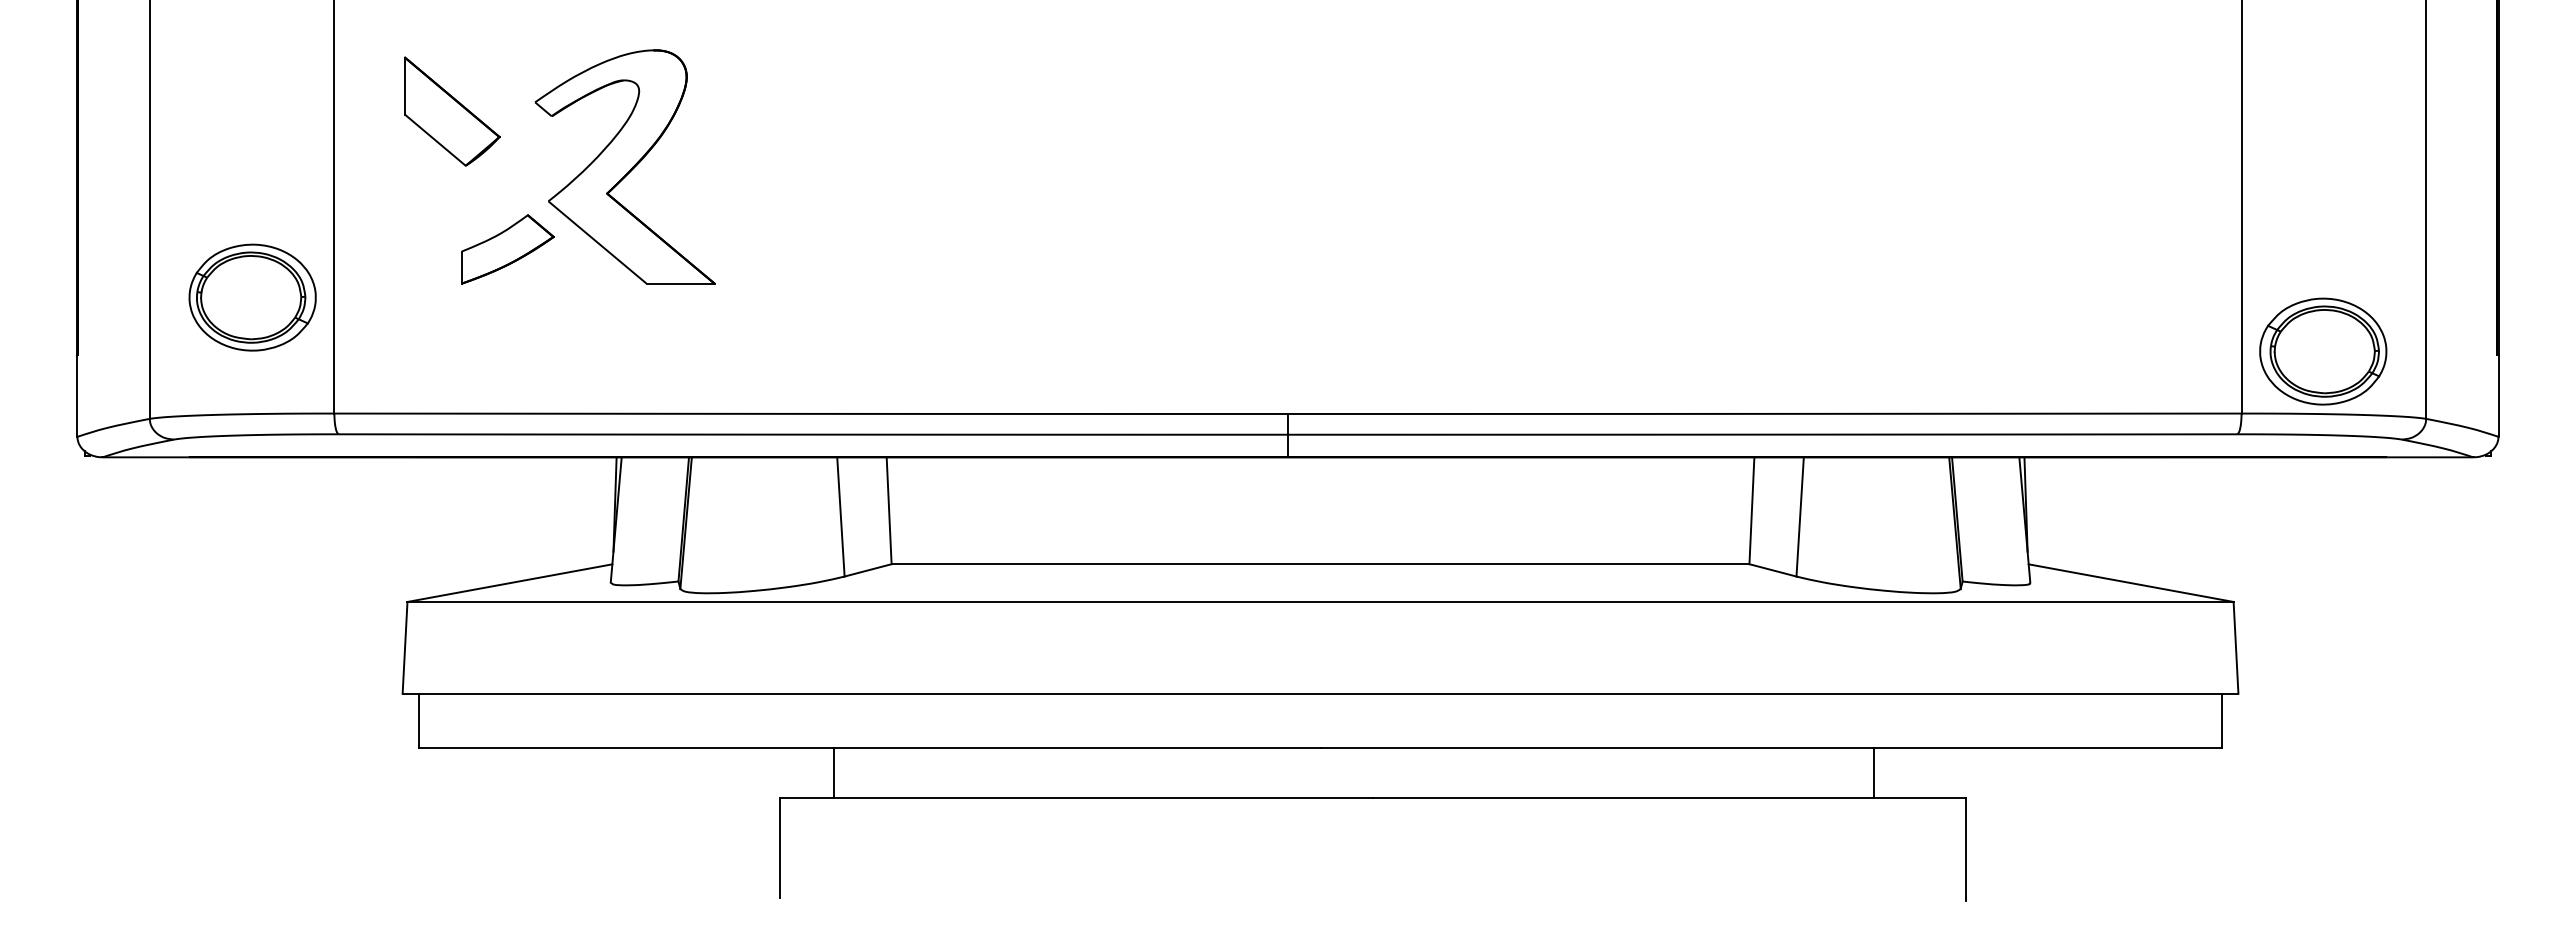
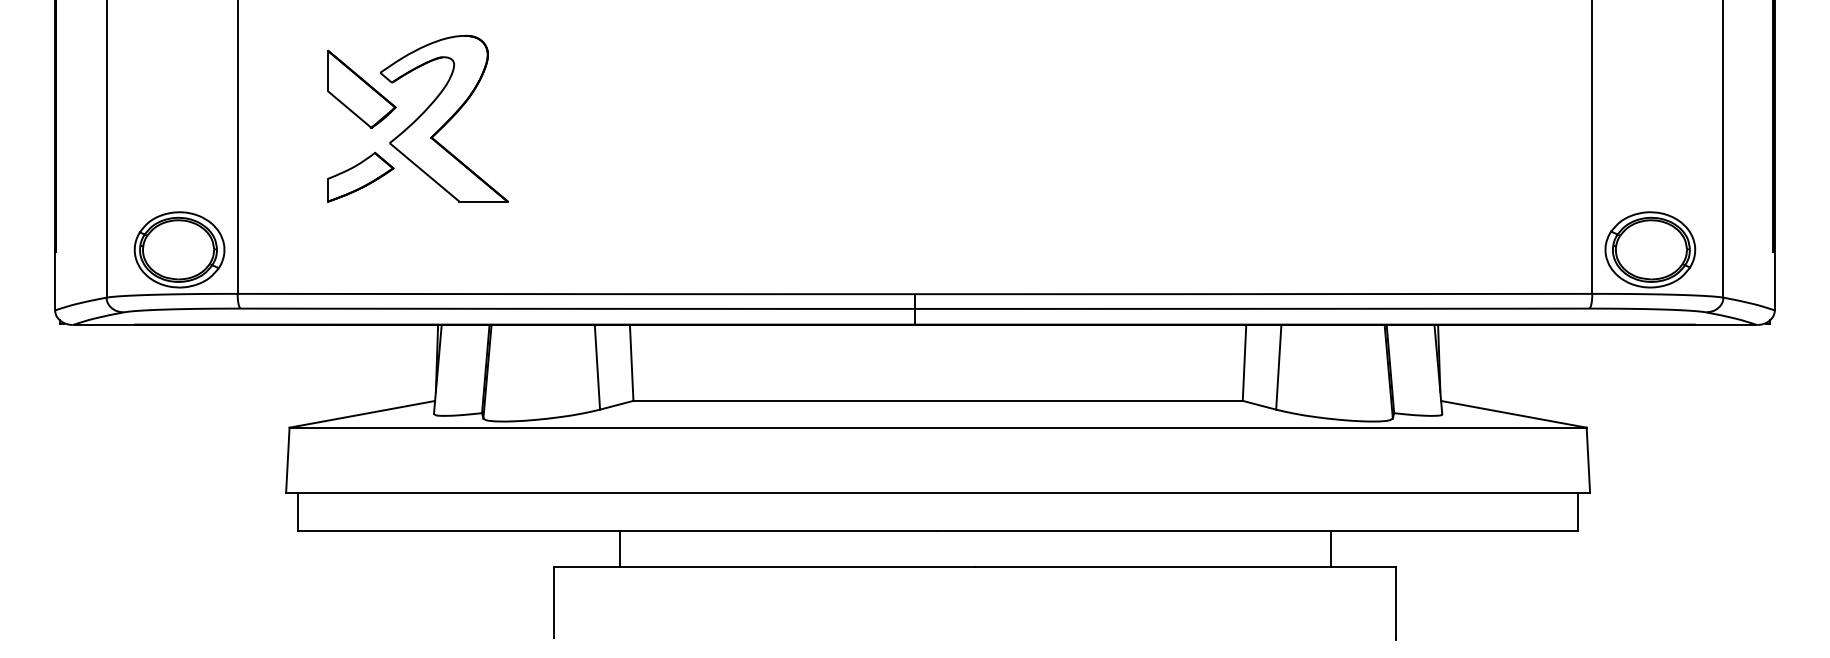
part: (452, 111) -> (362, 89), moved
part: (252, 297) -> (179, 249), moved
line: (833, 772) -> (619, 548), moved

